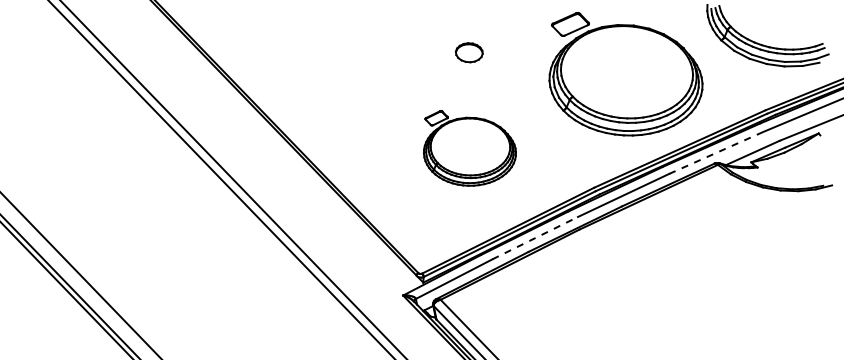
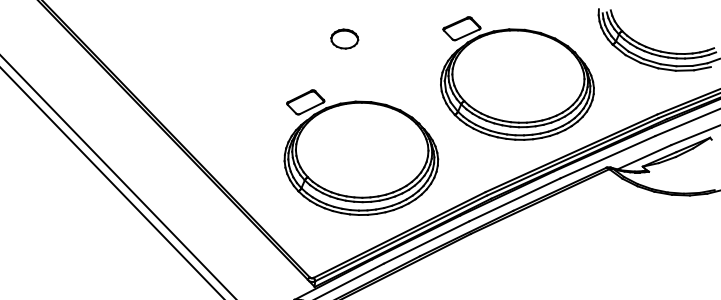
part: (469, 52) -> (344, 38), moved
part: (469, 148) -> (360, 152), size x1.67
line: (716, 152) -> (607, 156), dashed -> solid
line: (535, 238) -> (426, 242), dashed -> solid

